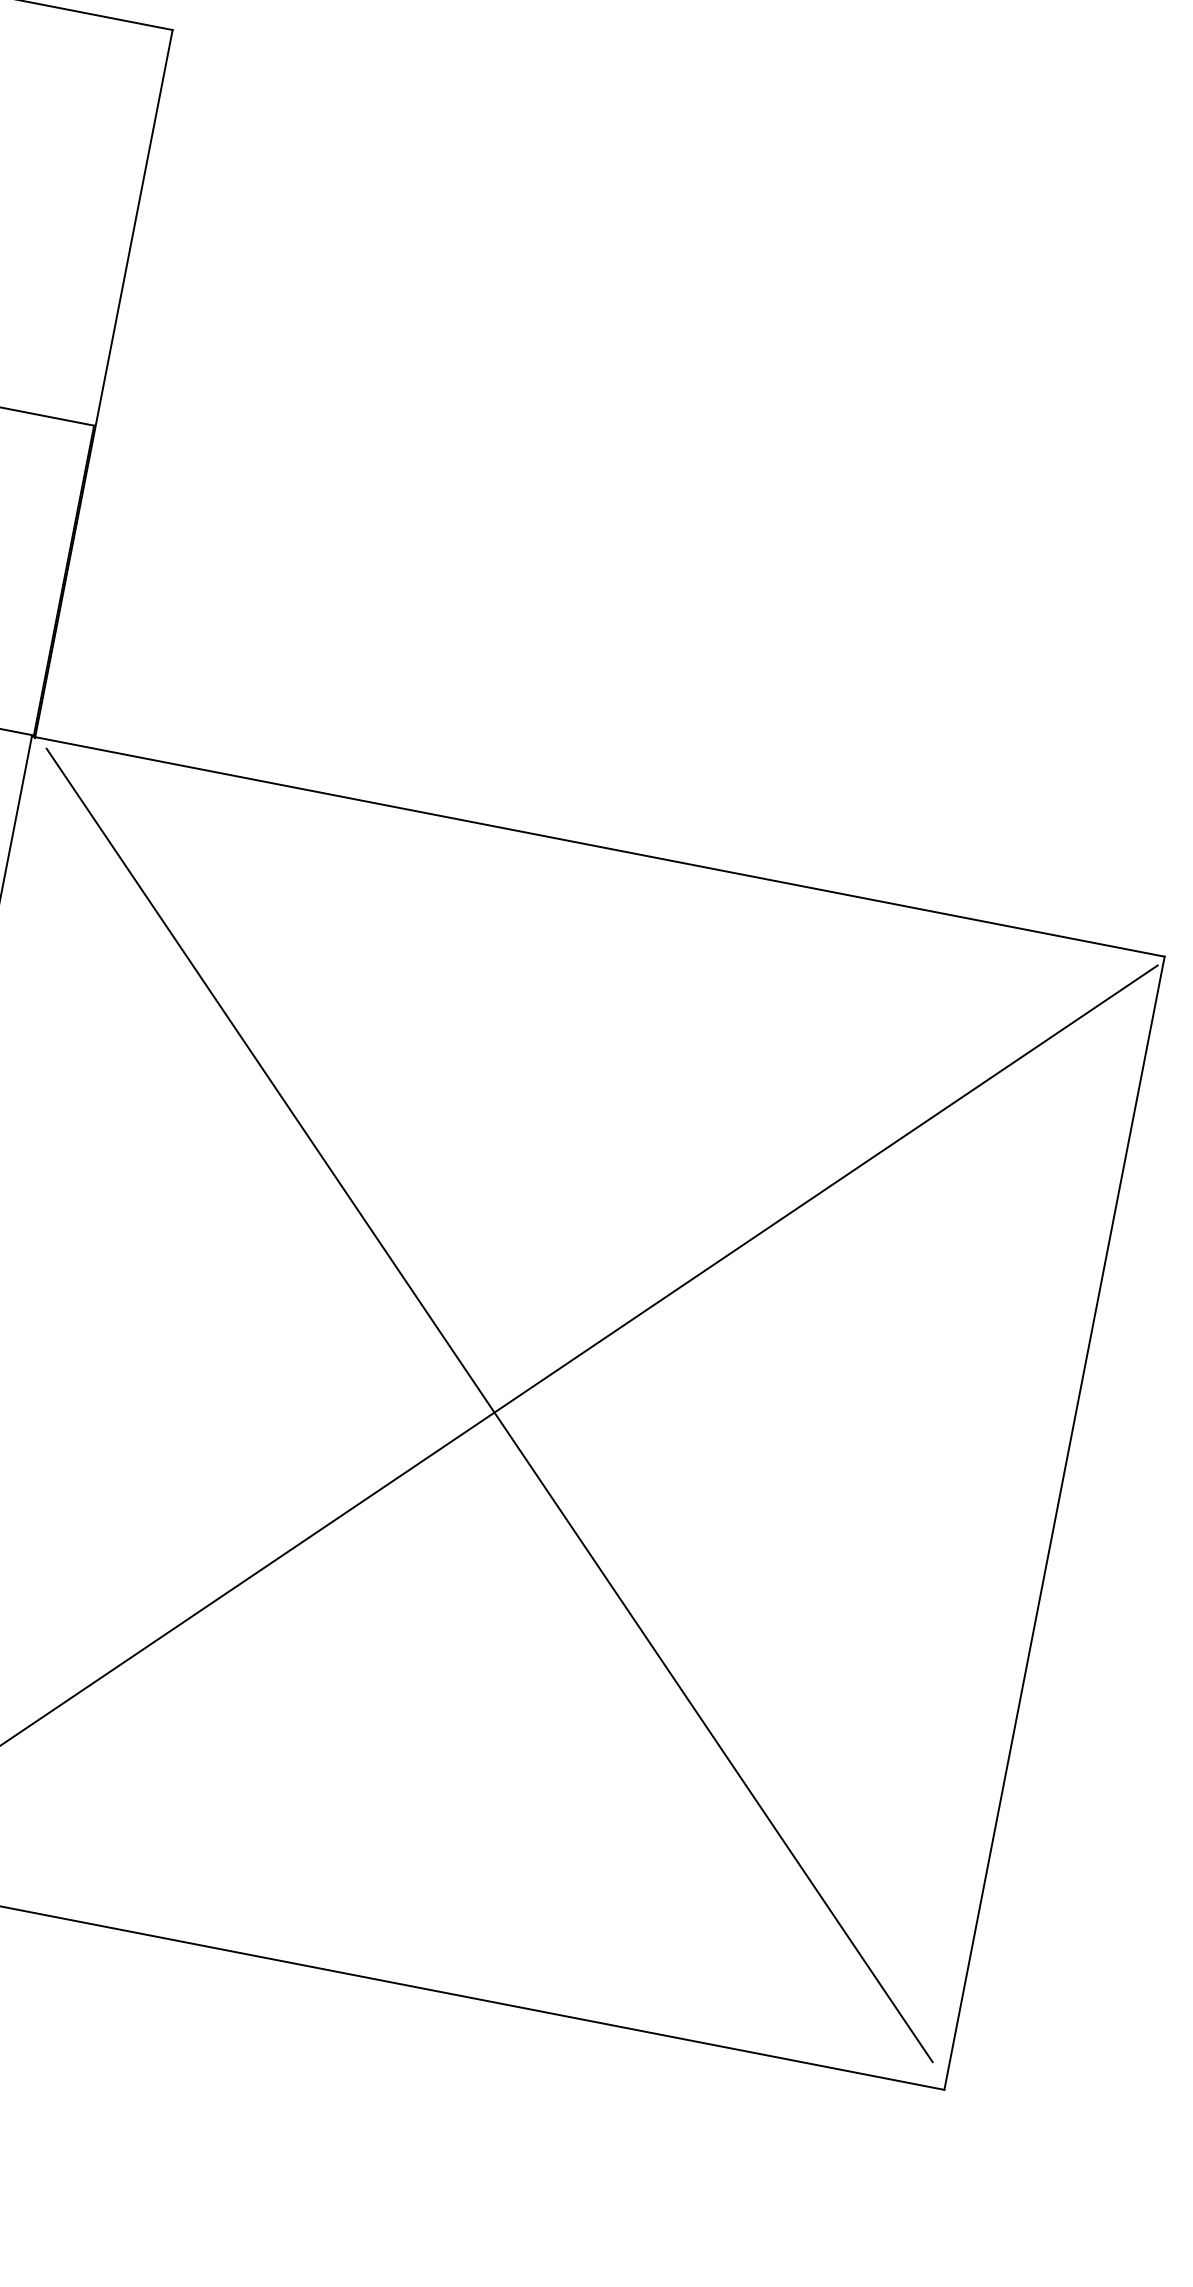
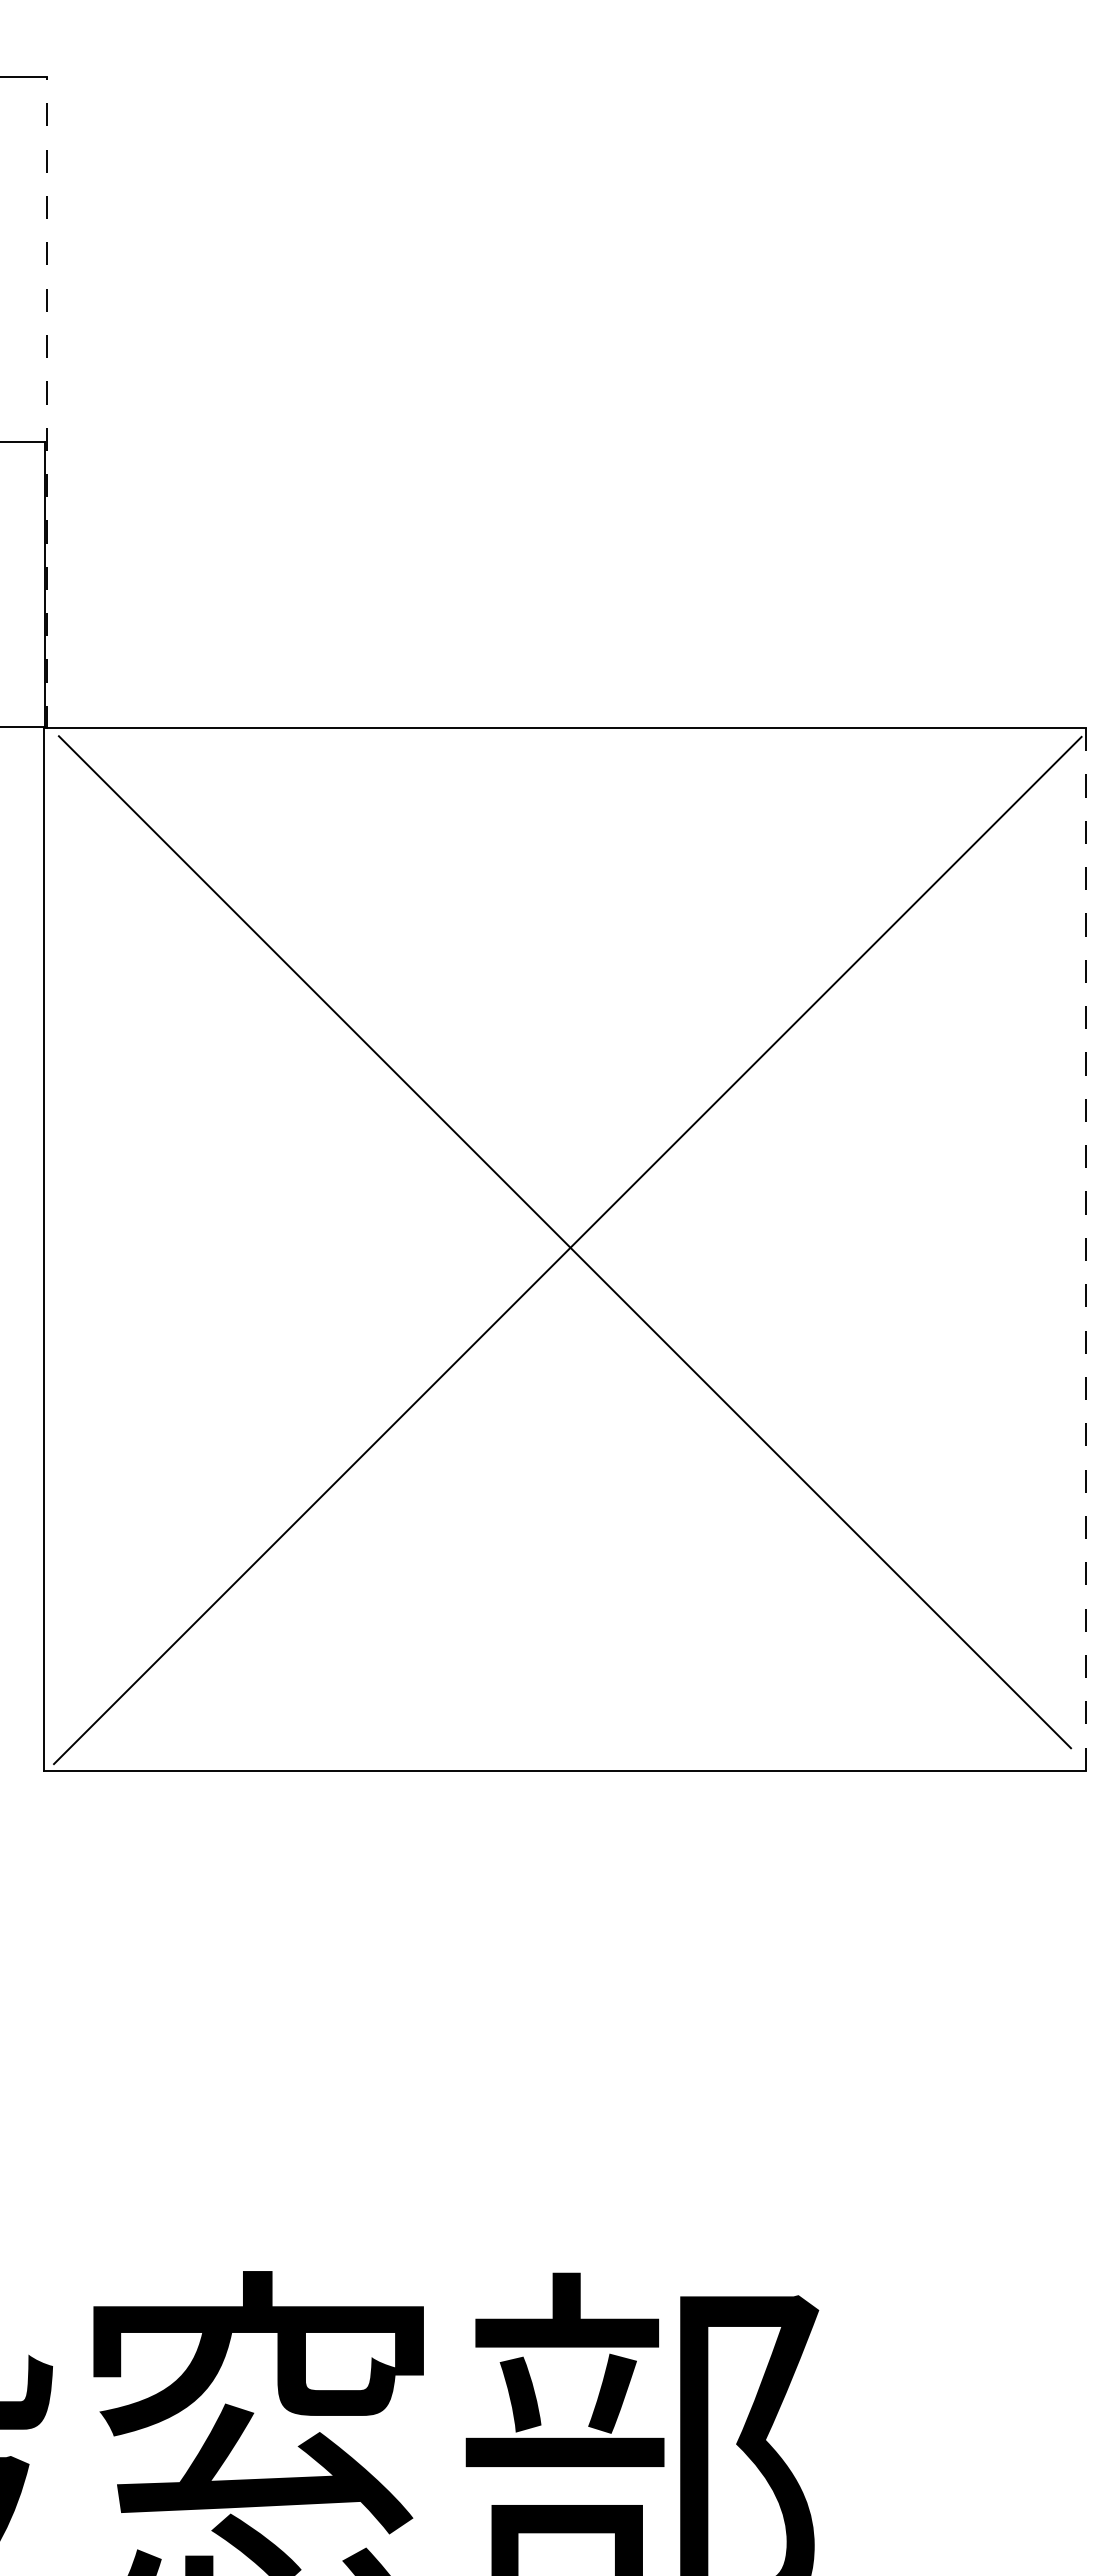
line: (103, 384) -> (46, 403), solid -> dashed
line: (1055, 1522) -> (1086, 1248), solid -> dashed

